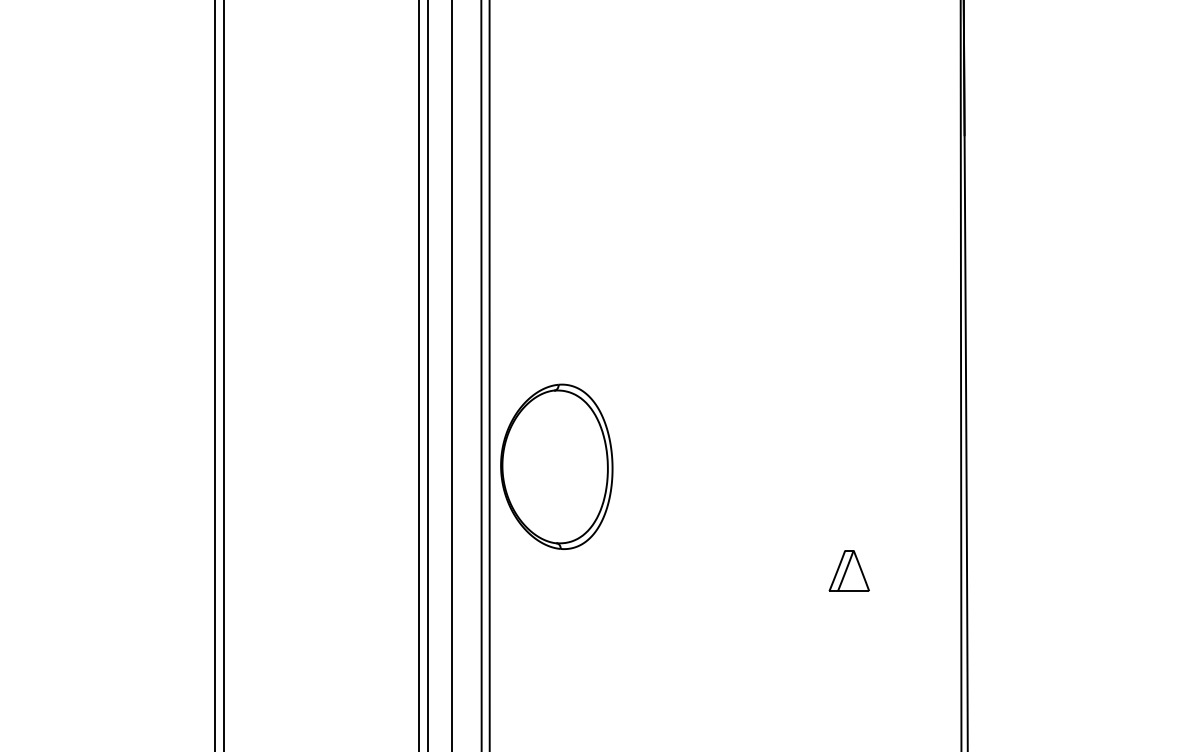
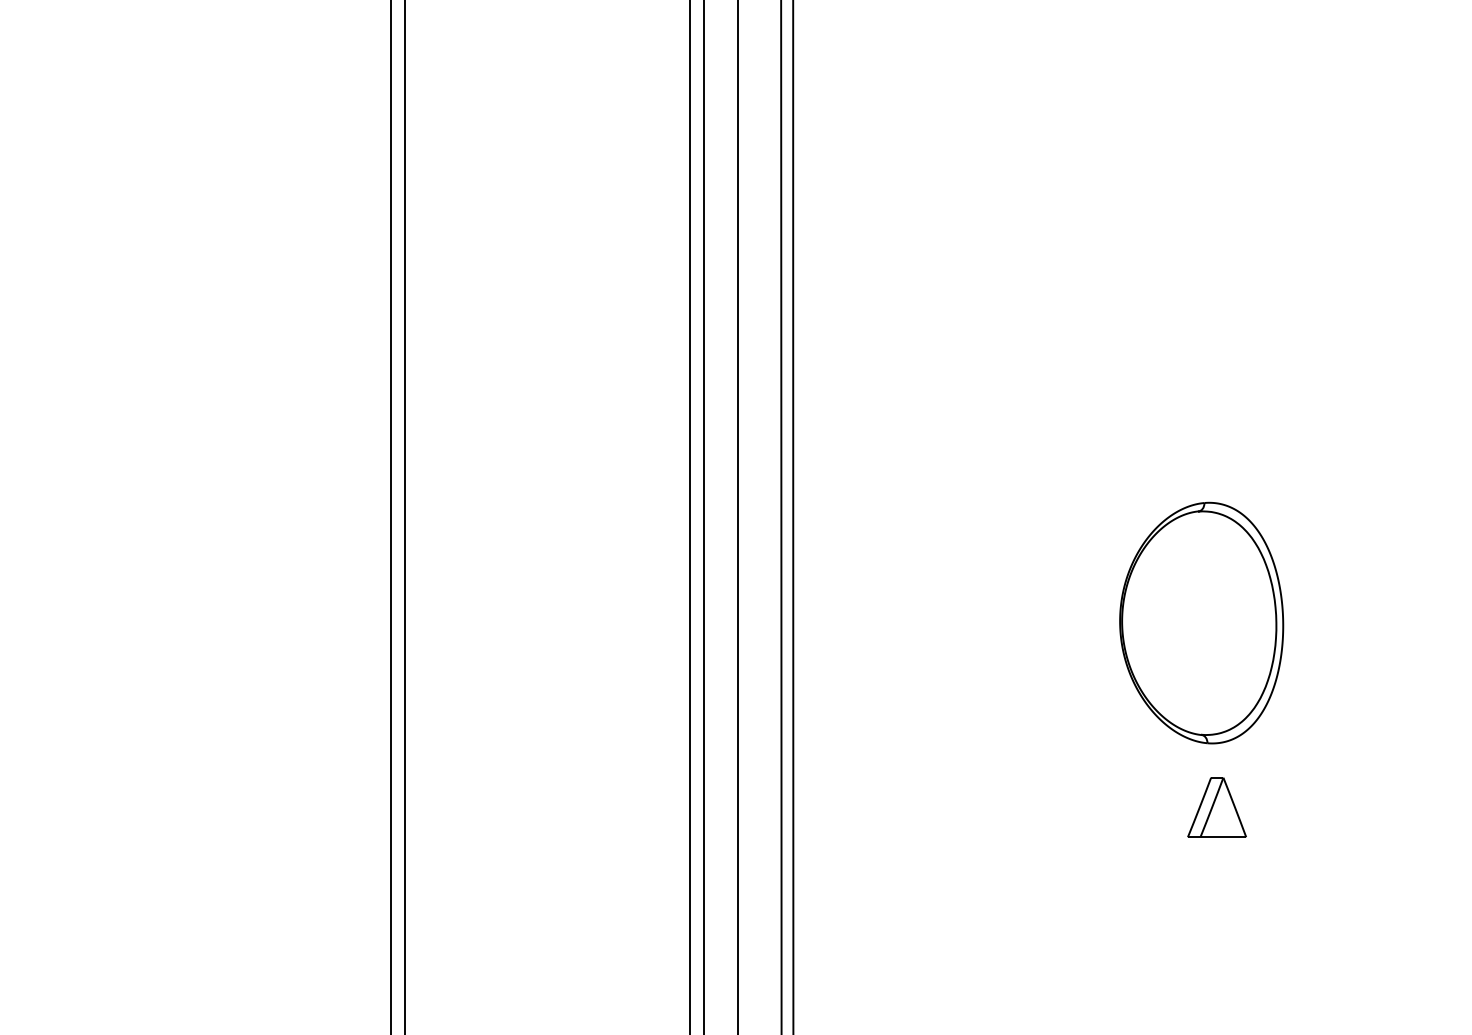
part: (556, 466) -> (1201, 622), moved
part: (848, 570) -> (1215, 806), moved

